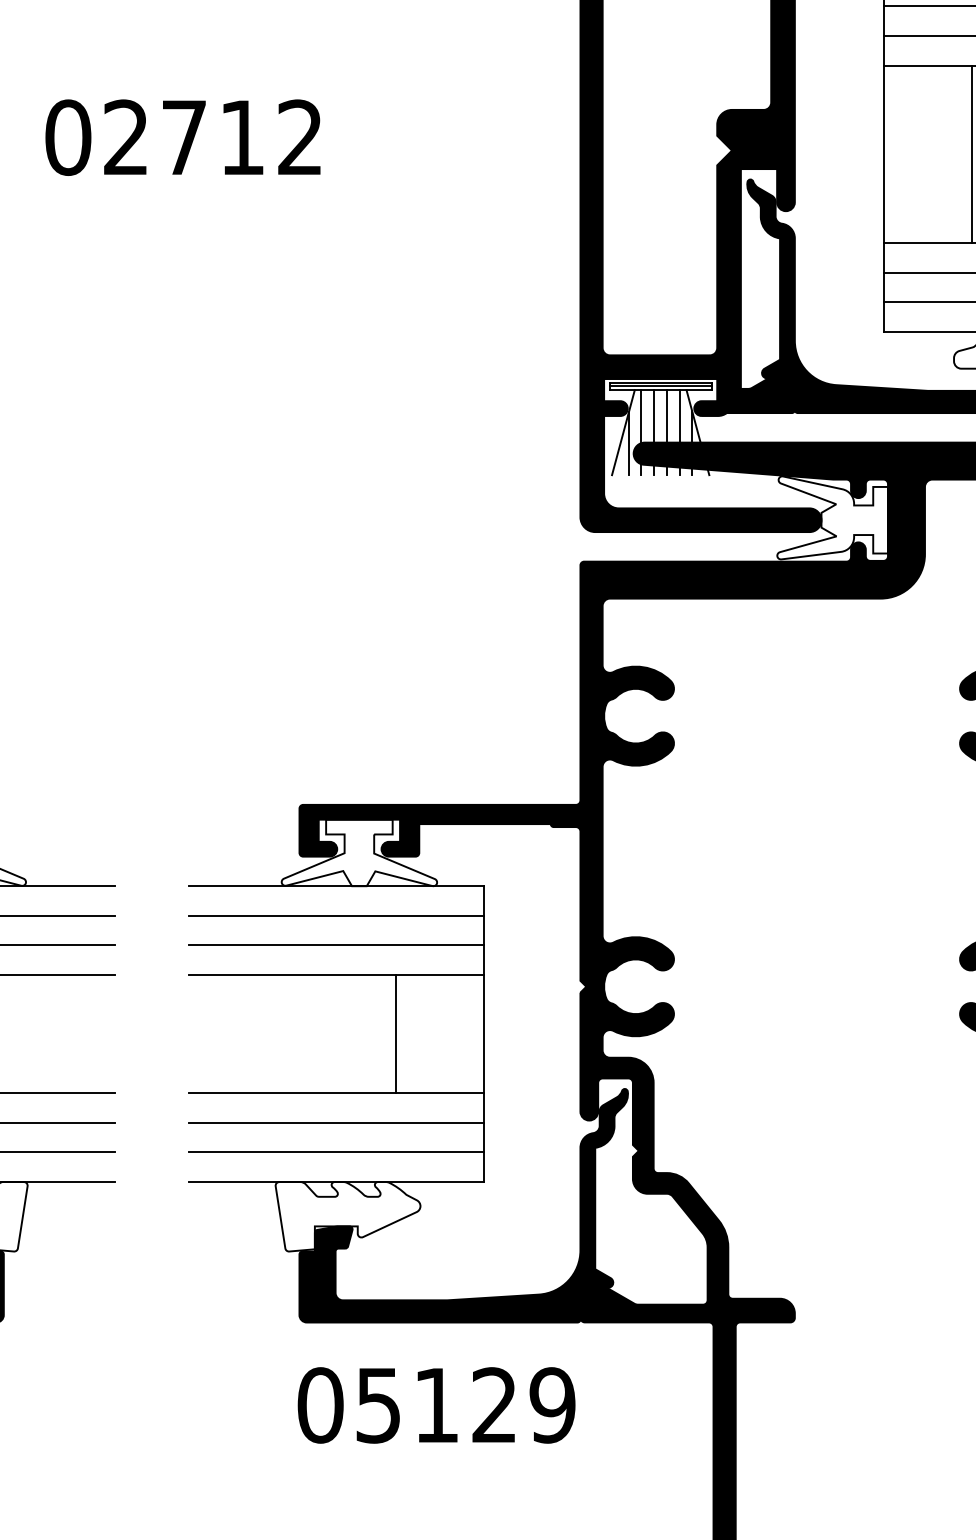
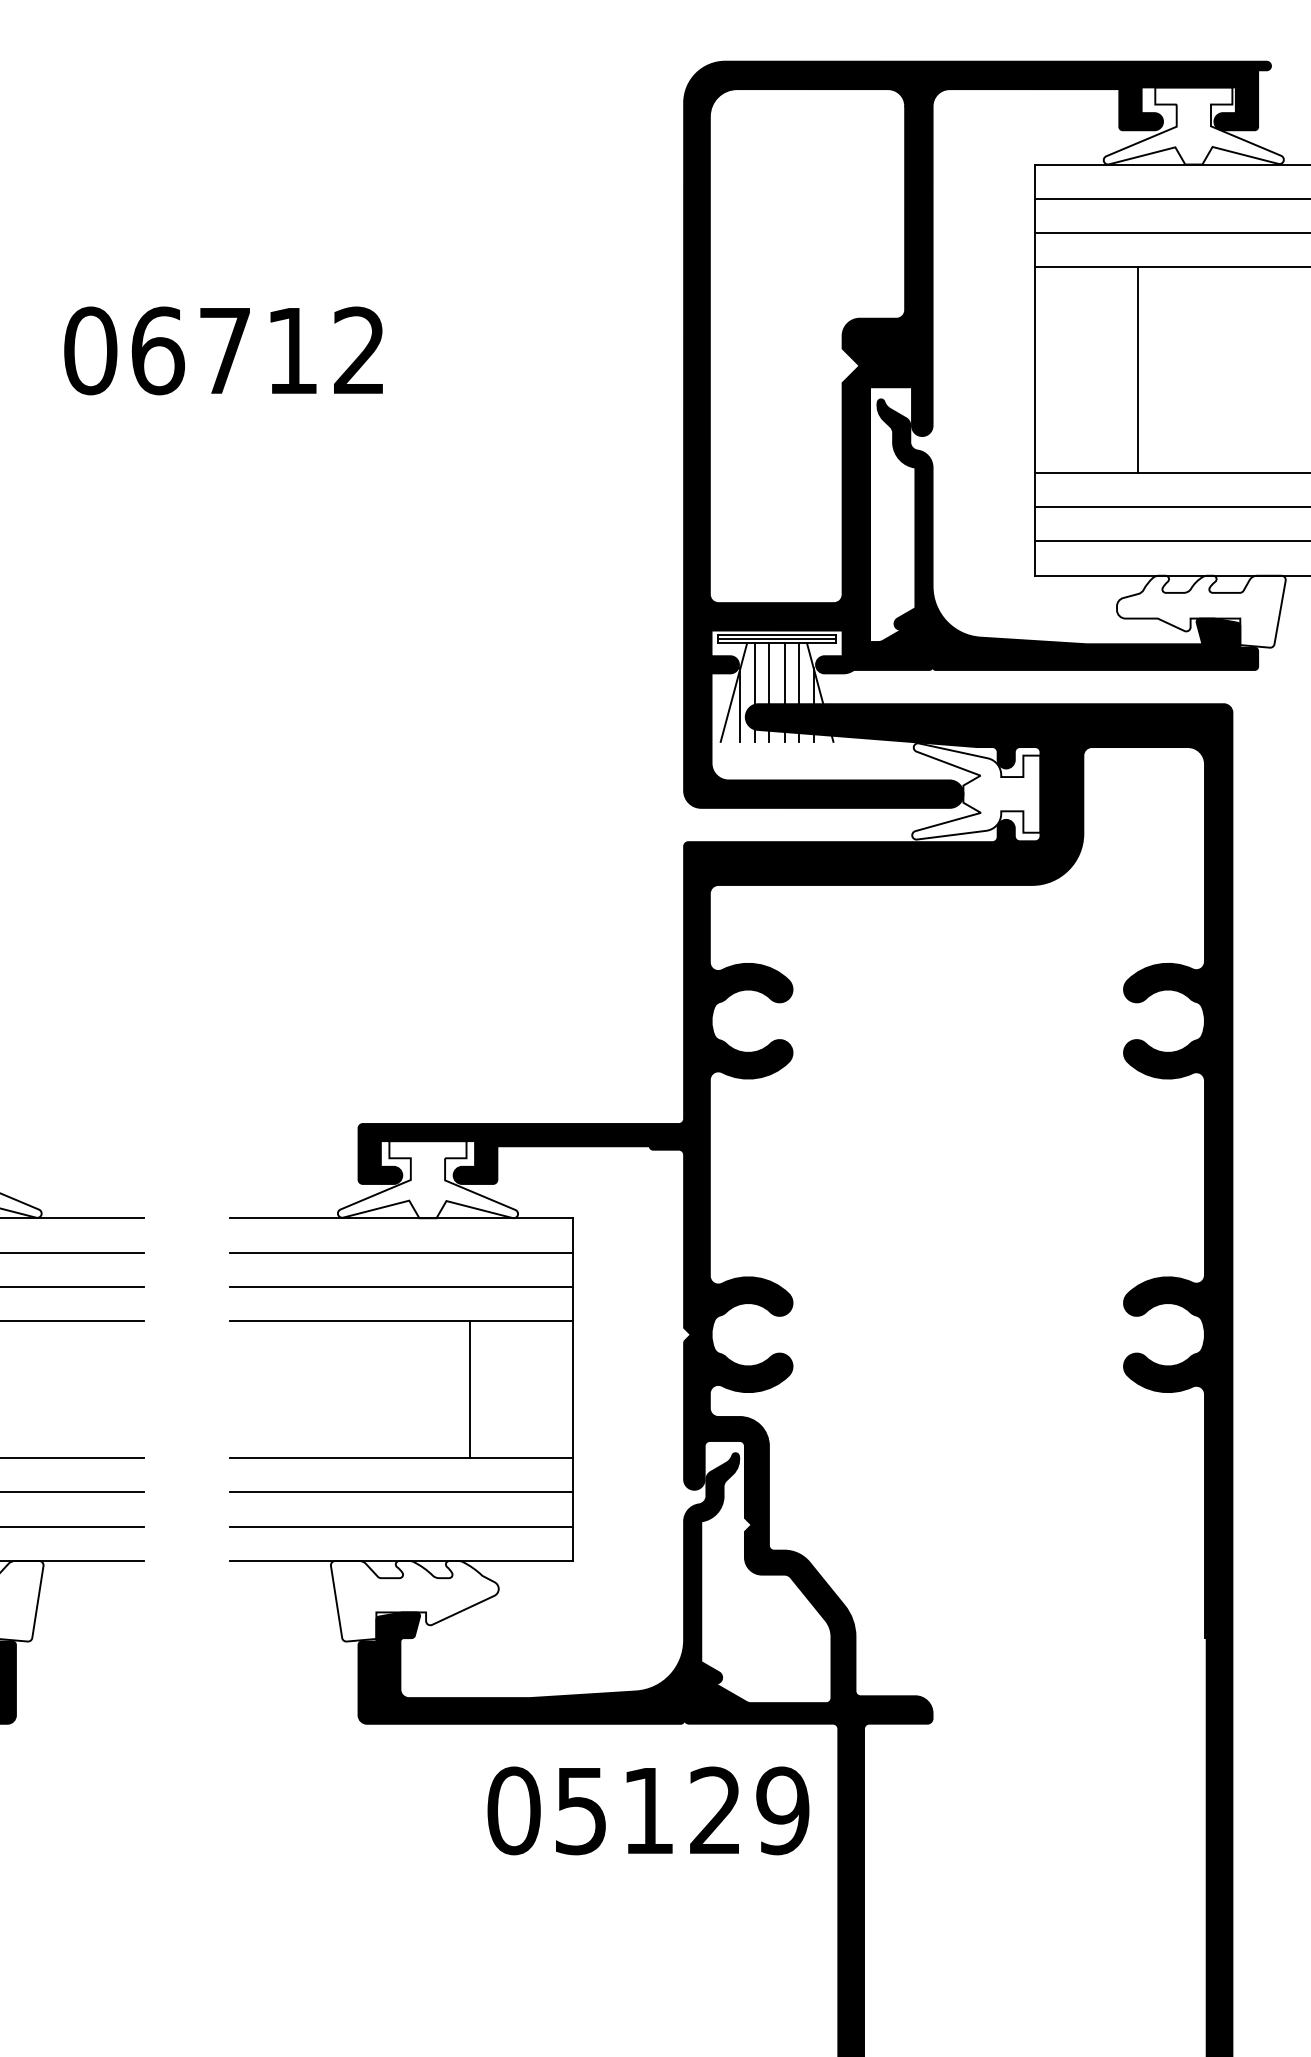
text: (126, 137) -> (158, 350), 02712 -> 06712
text: (436, 1405) -> (648, 1810), moved

